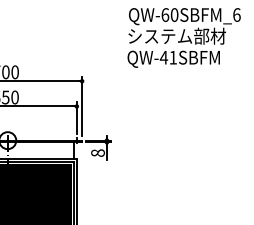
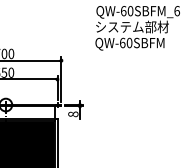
text: (168, 57) -> (126, 42), QW-41SBFM -> QW-60SBFM

